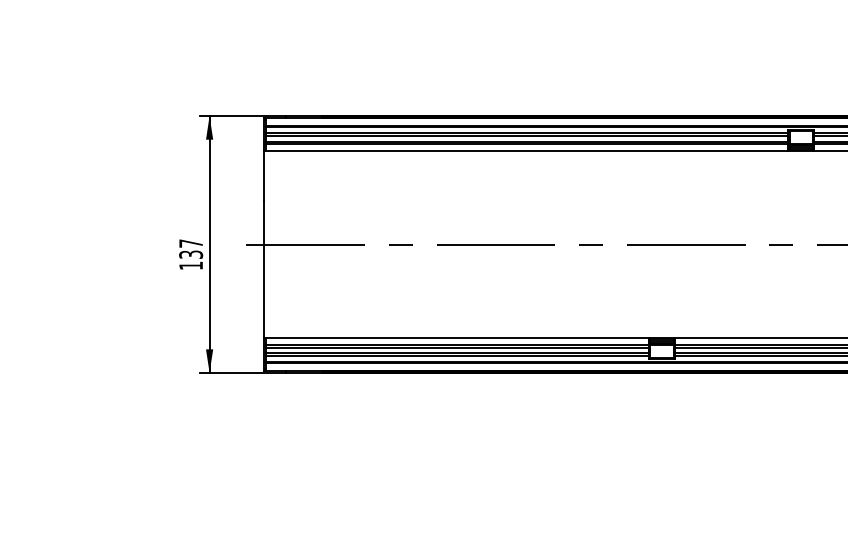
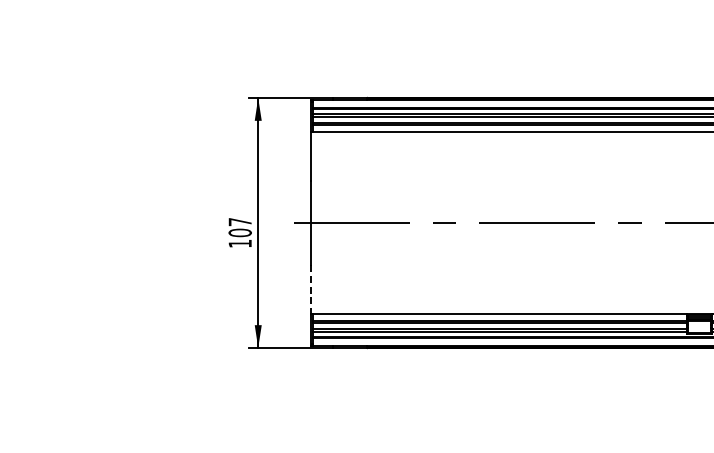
text: (191, 254) -> (240, 232), 137 -> 107
line: (263, 313) -> (310, 290), solid -> dashed

